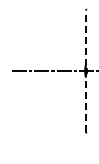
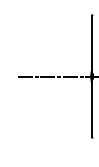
line: (86, 71) -> (92, 76), dashed -> solid

